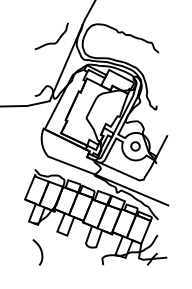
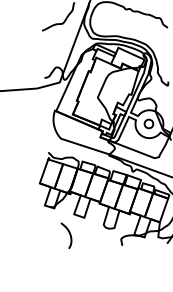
curve: (40, 251) -> (69, 234), moved

